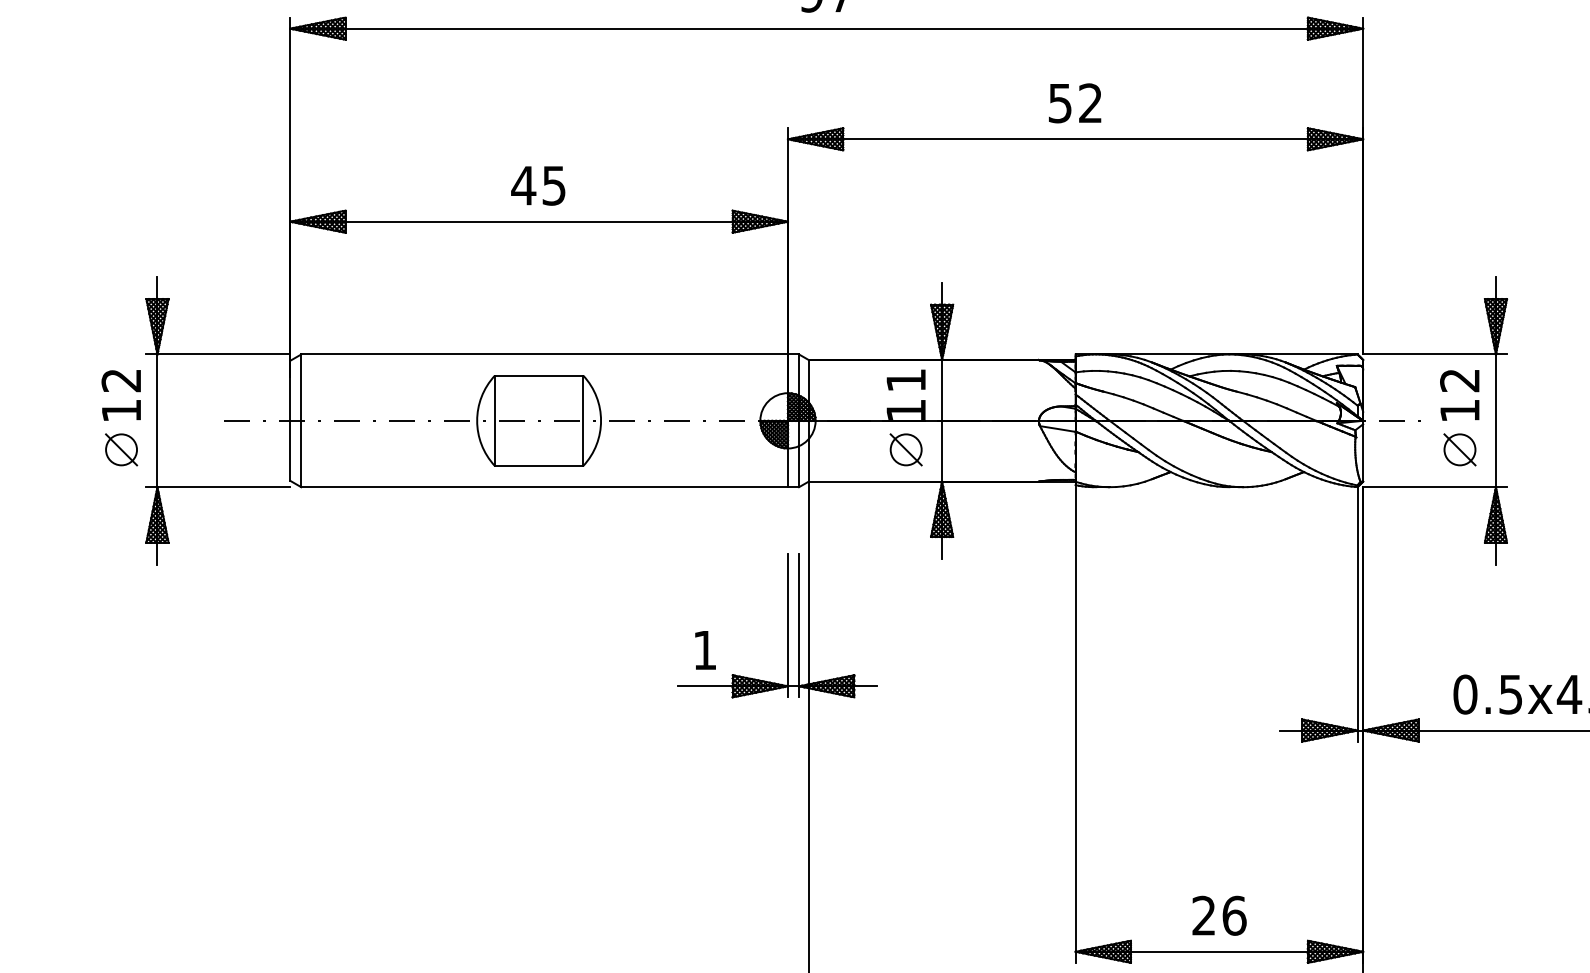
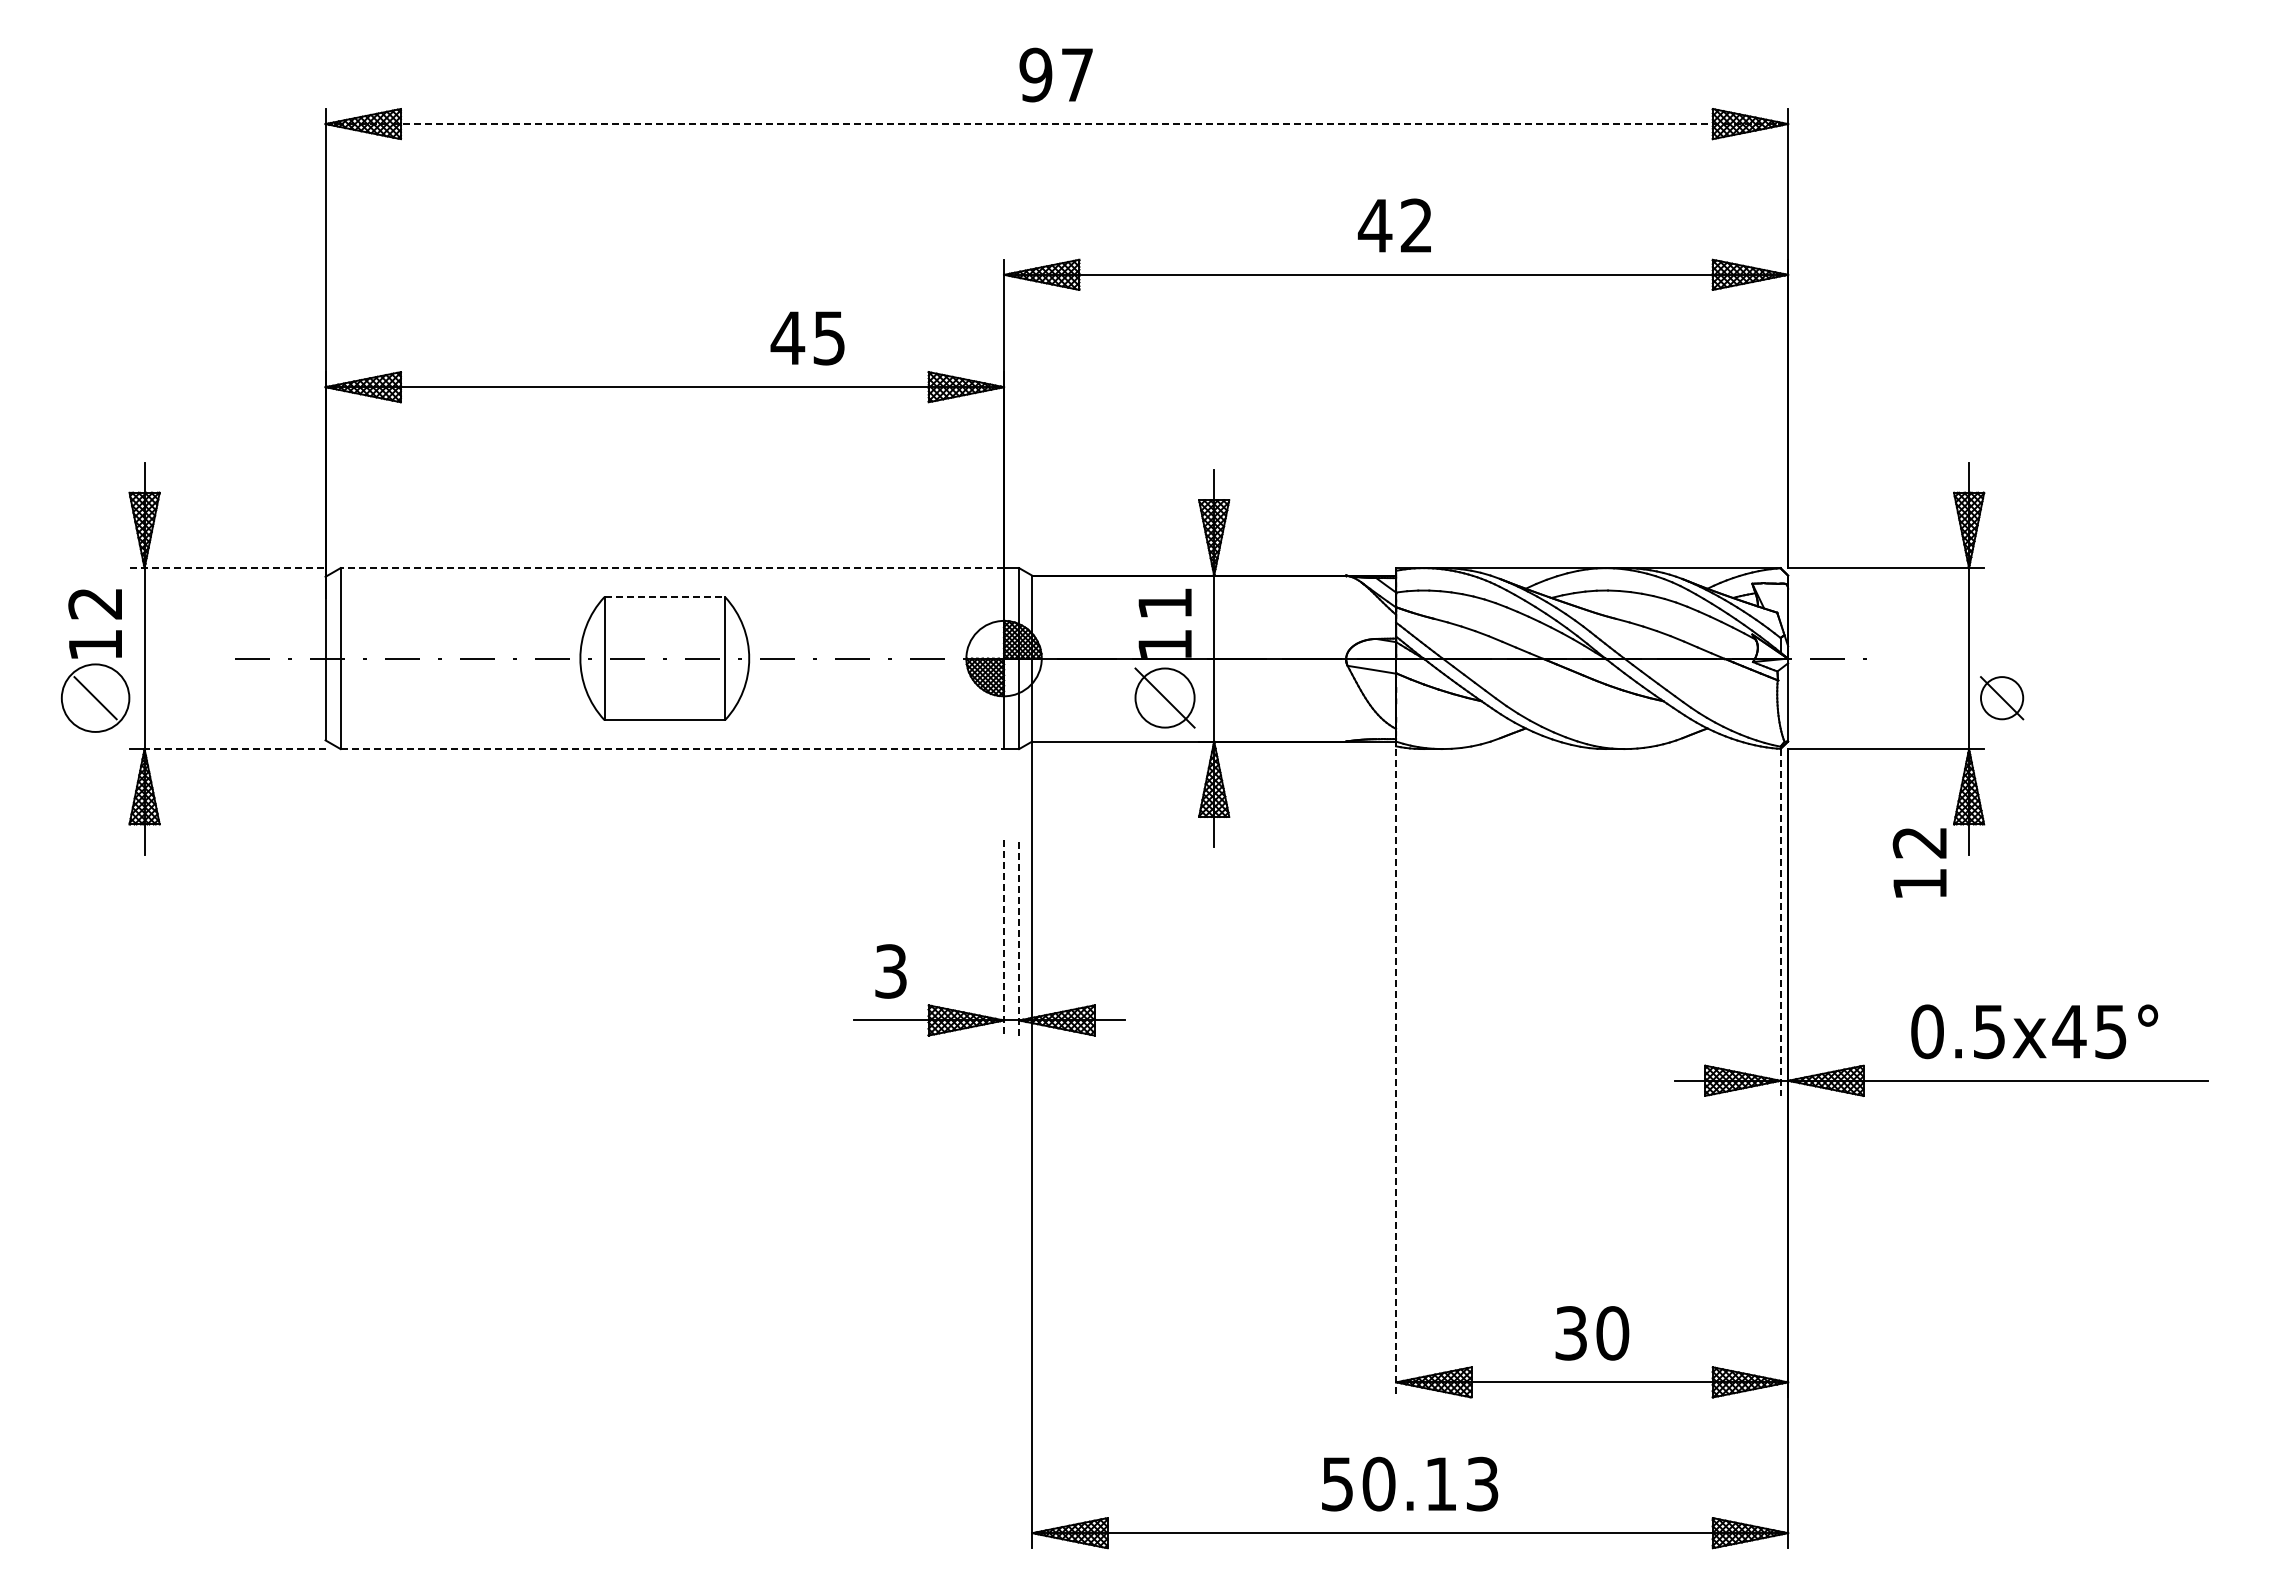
line: (827, 29) -> (1057, 124), solid -> dashed
text: (1059, 103) -> (1374, 226), 52 -> 42
text: (538, 186) -> (807, 338), moved
line: (219, 354) -> (228, 568), solid -> dashed
line: (544, 354) -> (672, 568), solid -> dashed
line: (539, 376) -> (665, 597), solid -> dashed
text: (1459, 395) -> (1919, 862), moved
circle: (121, 450) -> (95, 698), size x1.6
part: (906, 450) -> (1165, 698), size x1.4
part: (1460, 450) -> (2002, 698), moved
line: (223, 487) -> (234, 749), solid -> dashed
line: (544, 487) -> (672, 749), solid -> dashed
line: (1357, 614) -> (1780, 922), solid -> dashed
line: (799, 625) -> (1019, 937), solid -> dashed
line: (788, 626) -> (1004, 938), solid -> dashed
text: (704, 650) -> (890, 971), 1 -> 3
line: (1075, 725) -> (1396, 1073), solid -> dashed
text: (1219, 915) -> (1592, 1333), 26 -> 30

